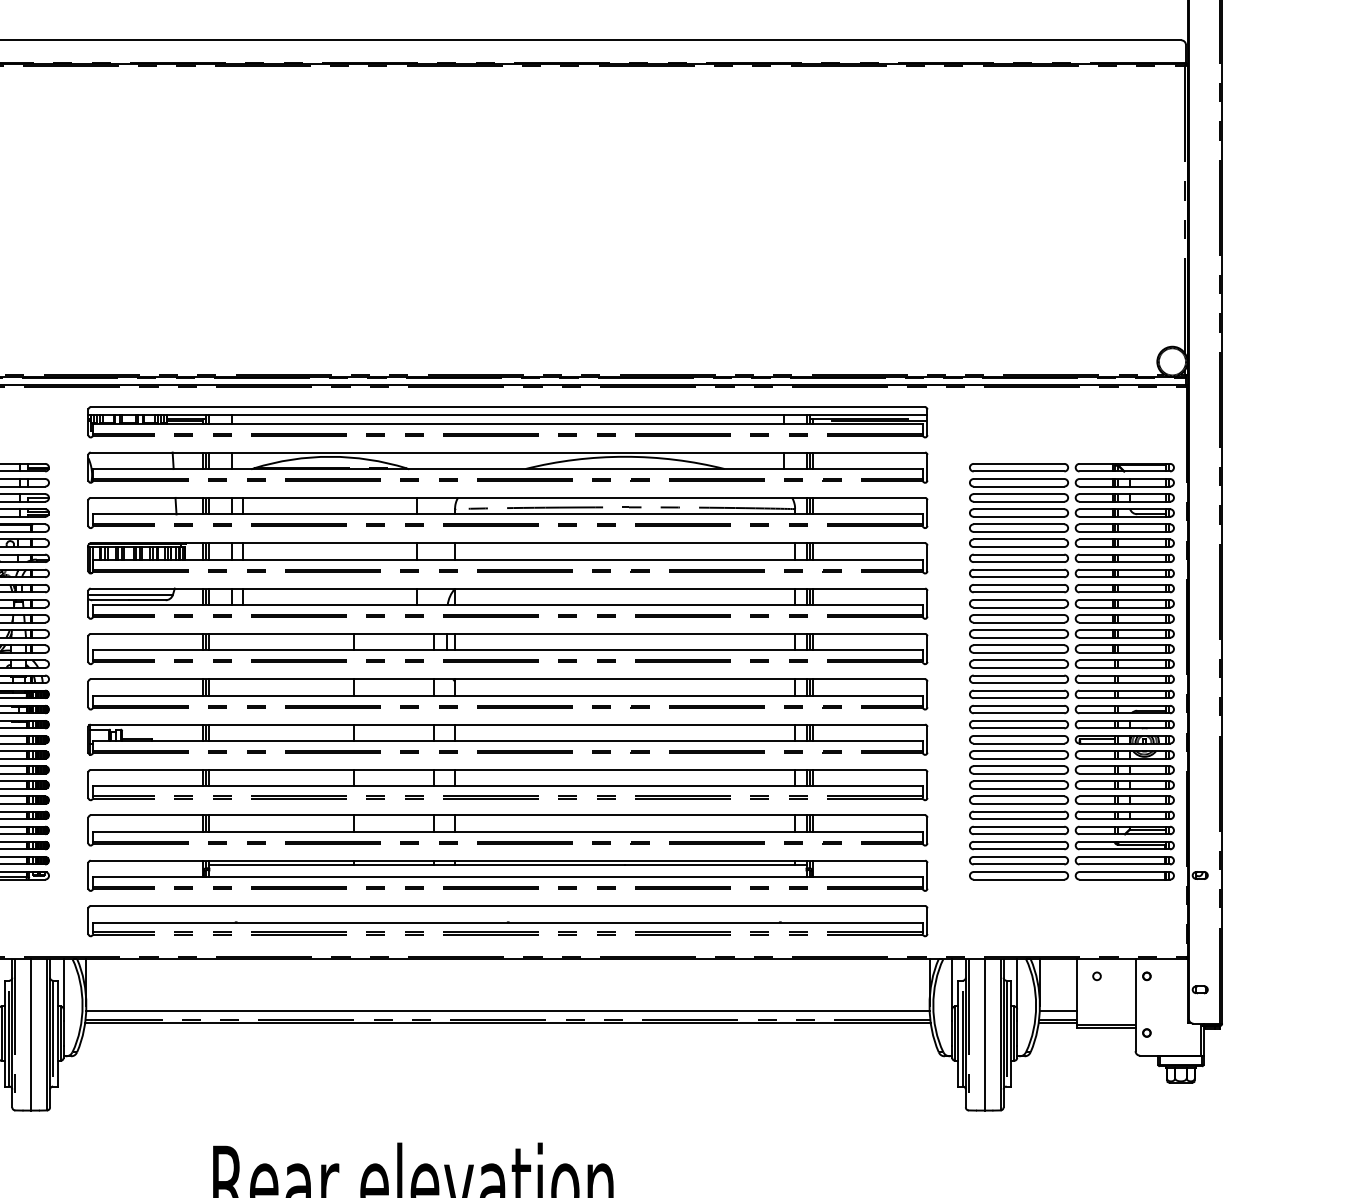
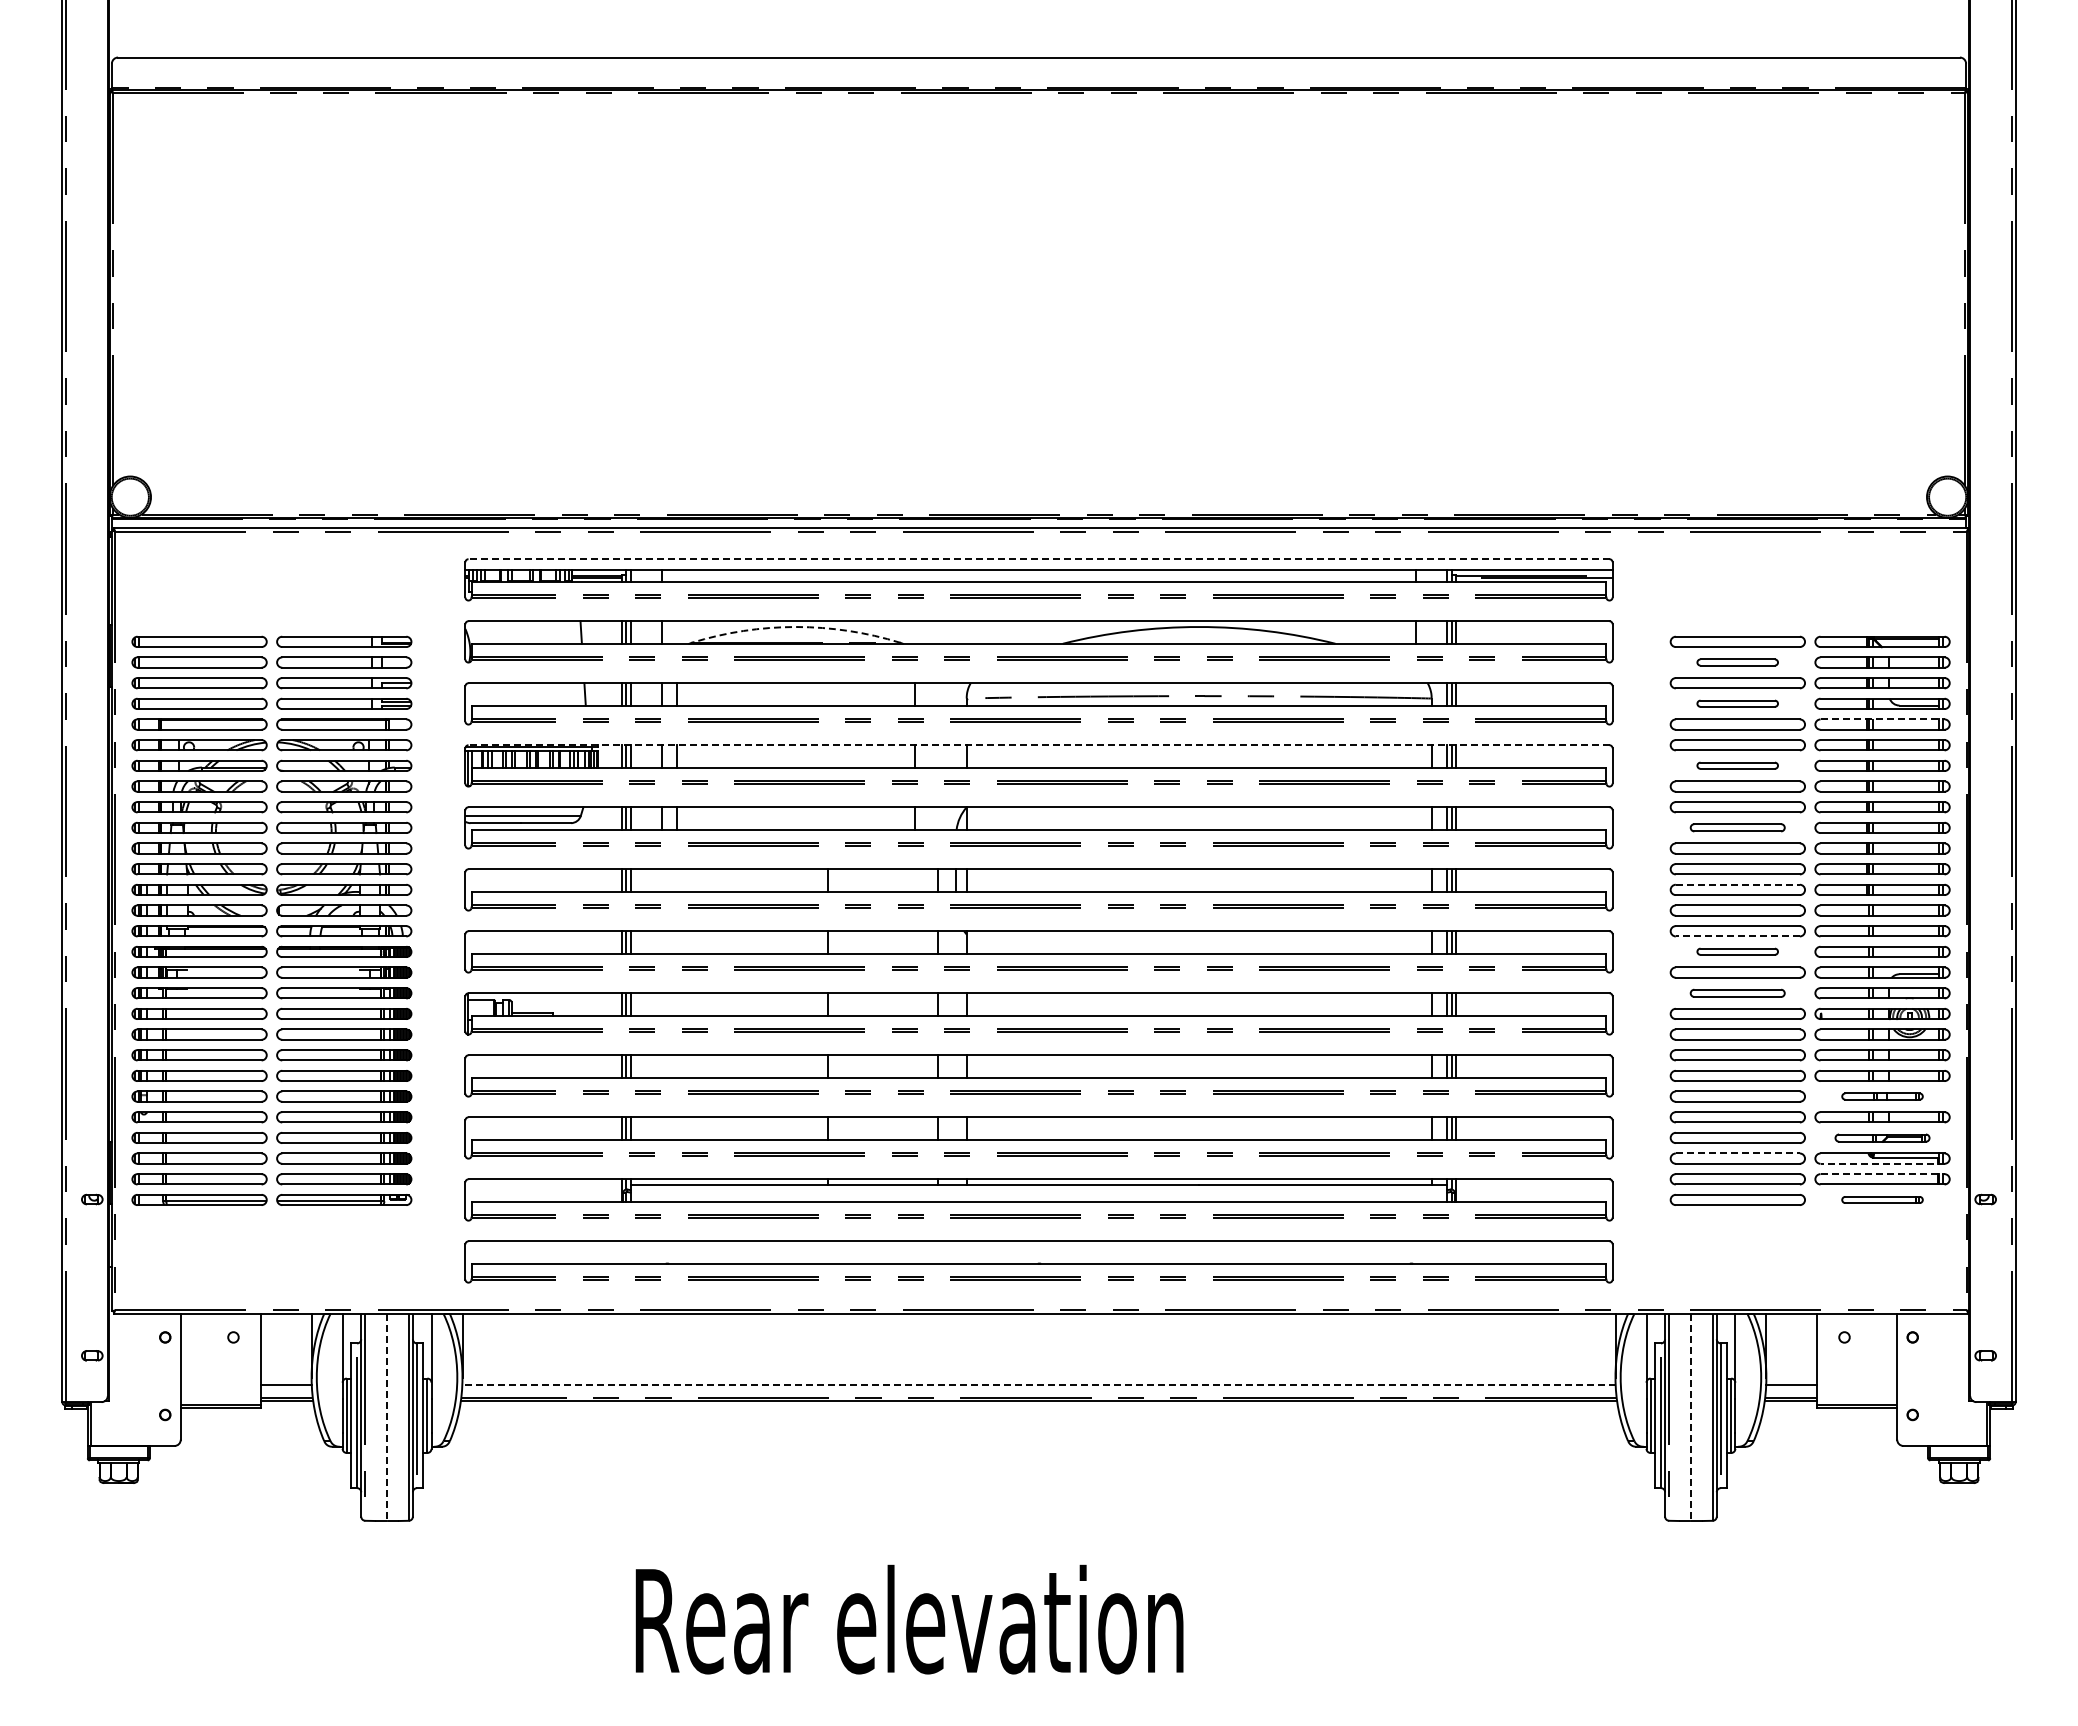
line: (507, 407) -> (1038, 559), solid -> dashed
arc: (330, 457) -> (796, 627), solid -> dashed
part: (1018, 482) -> (1737, 662), size x0.6
part: (1018, 512) -> (1737, 703), size x0.6
line: (1125, 524) -> (1883, 719), solid -> dashed
line: (507, 543) -> (1038, 745), solid -> dashed
part: (1018, 558) -> (1737, 765), size x0.6
part: (1018, 603) -> (1737, 827), size x0.7
line: (1019, 645) -> (1738, 884), solid -> dashed
line: (1018, 683) -> (1737, 936), solid -> dashed
part: (1018, 694) -> (1737, 951), size x0.6
part: (1018, 724) -> (1737, 993), size x0.7
line: (1097, 739) -> (1844, 1013), removed
part: (1124, 800) -> (1882, 1096), size x0.6
part: (1124, 830) -> (1882, 1138), size x0.7
line: (1019, 841) -> (1738, 1153), solid -> dashed
line: (1124, 849) -> (1882, 1163), solid -> dashed
line: (1125, 857) -> (1883, 1174), solid -> dashed
part: (1124, 875) -> (1882, 1199), size x0.6
line: (508, 1010) -> (1039, 1384), solid -> dashed
line: (31, 1034) -> (387, 1417), solid -> dashed
line: (984, 1034) -> (1690, 1417), solid -> dashed

